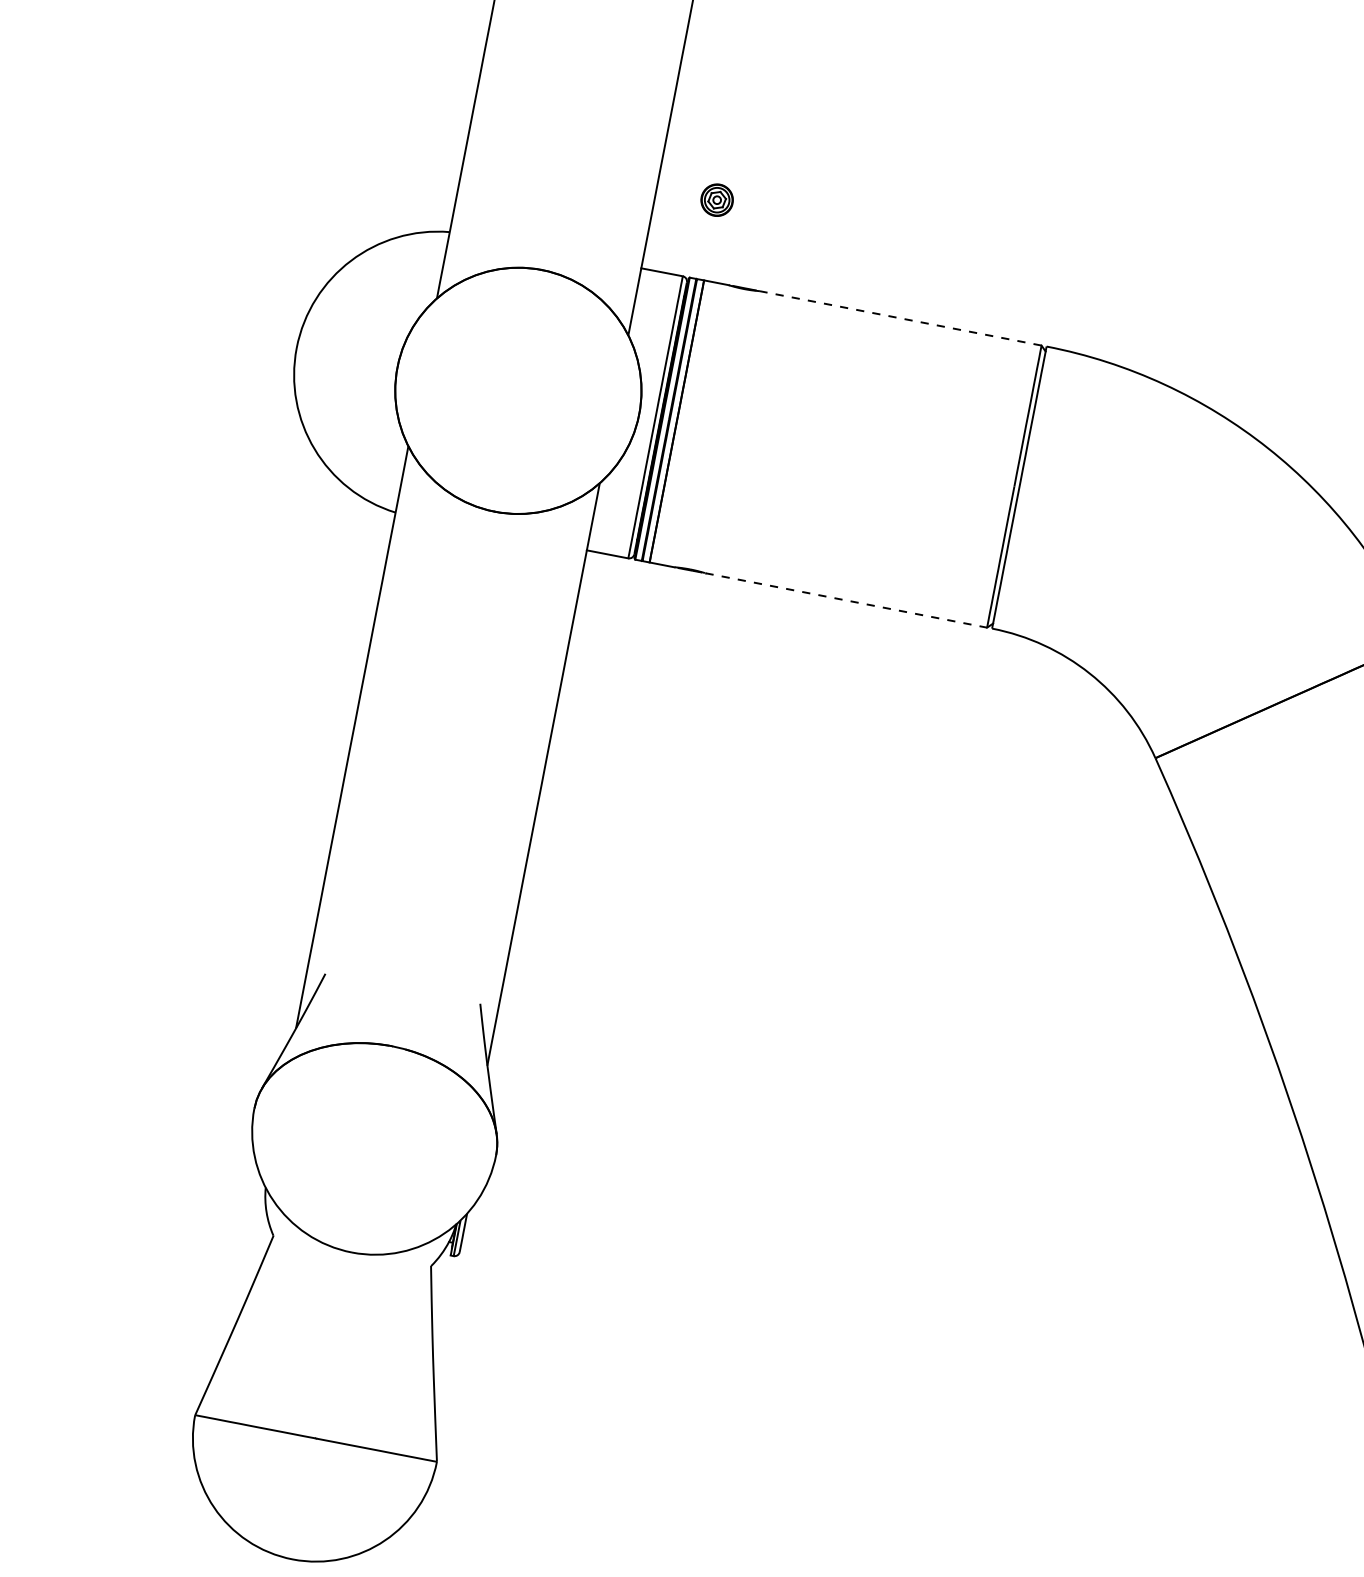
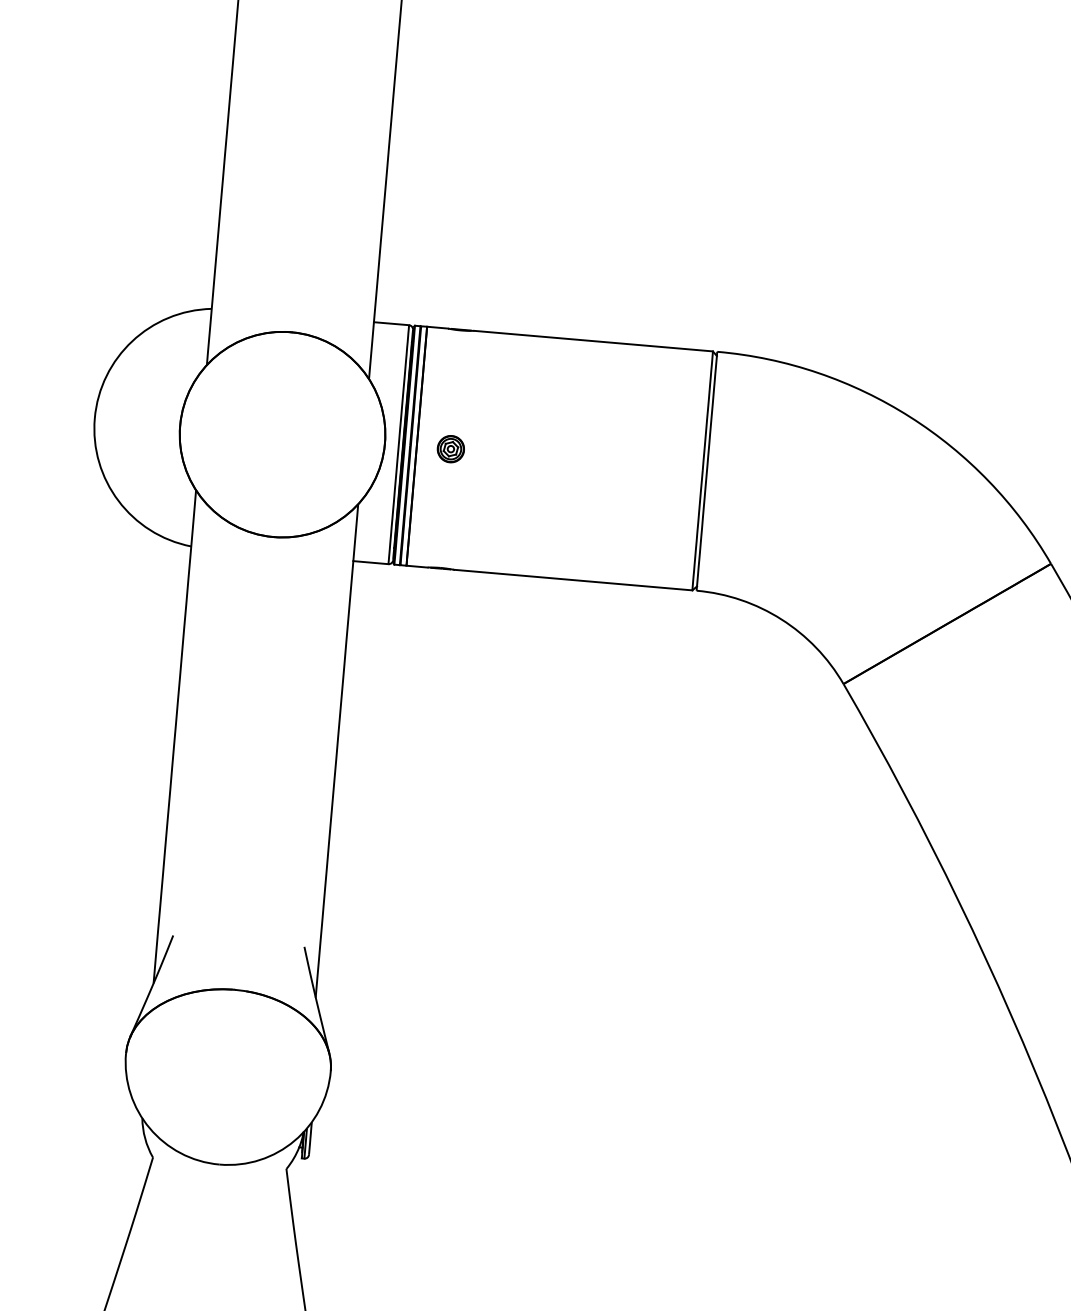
part: (716, 199) -> (450, 448), moved
line: (900, 318) -> (593, 341), dashed -> solid
line: (846, 600) -> (573, 580), dashed -> solid

